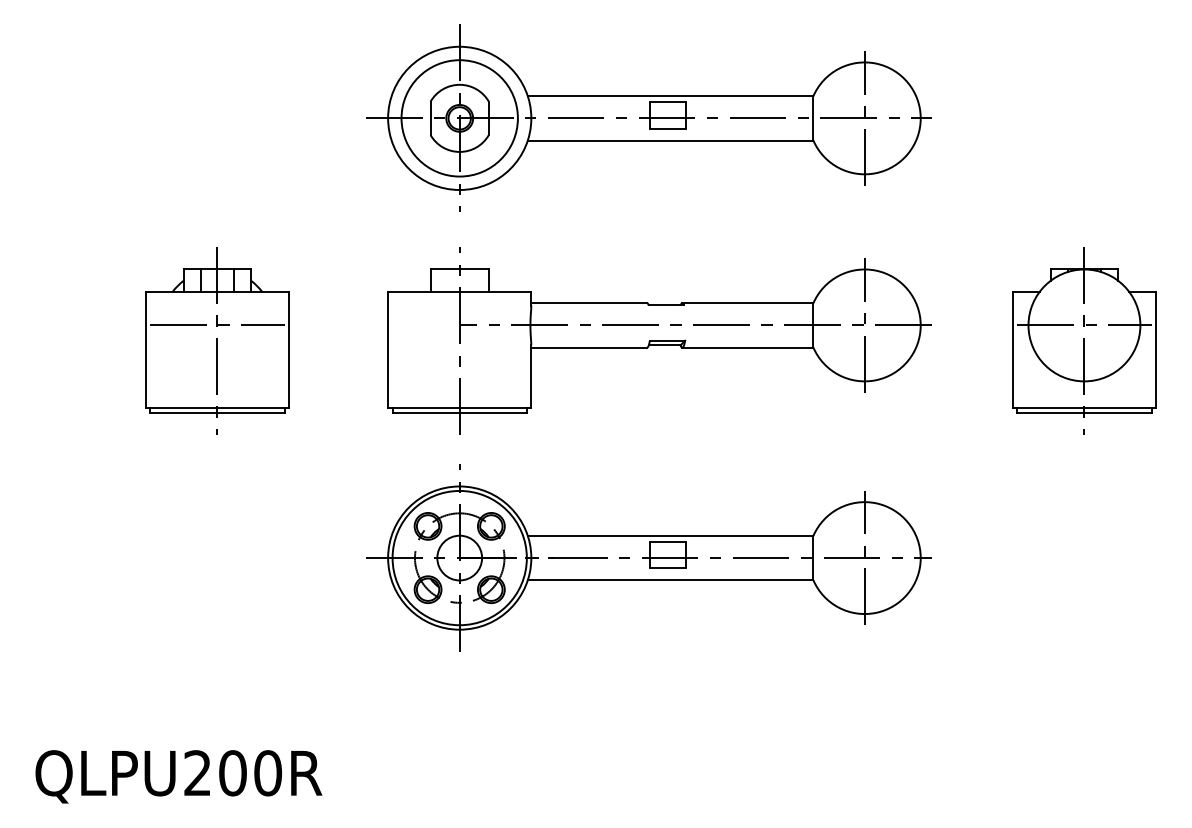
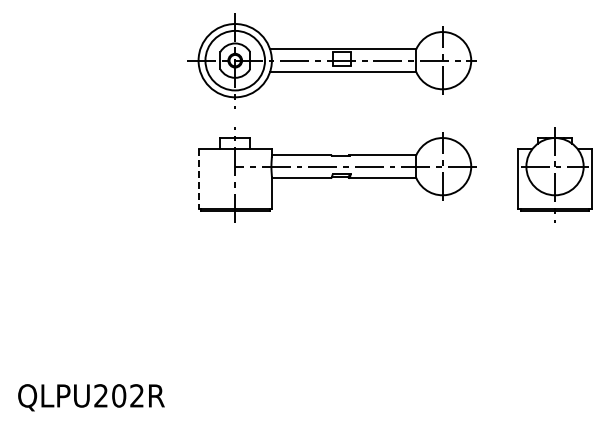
part: (217, 340) -> (111, 174), removed
line: (387, 350) -> (198, 179), solid -> dashed
part: (647, 557) -> (331, 285), removed
text: (268, 772) -> (137, 395), QLPU200R -> QLPU202R

